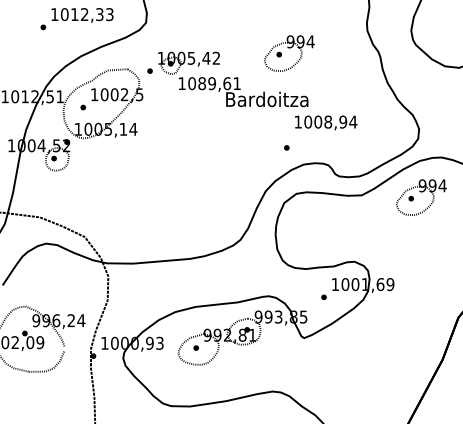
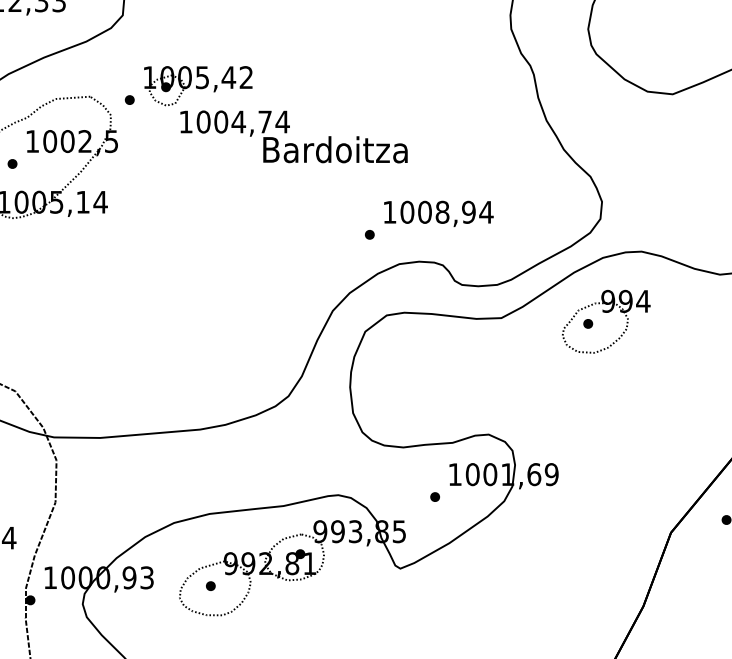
part: (289, 53) -> (374, 69), removed
text: (219, 83) -> (251, 121), 1089,61 -> 1004,74
text: (326, 122) -> (439, 213), moved

